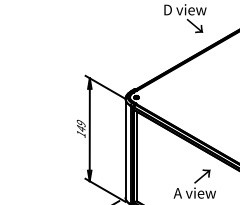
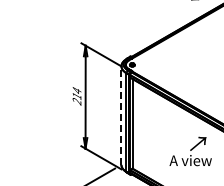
text: (80, 128) -> (76, 95), 149 -> 214
line: (125, 147) -> (121, 114), solid -> dashed

